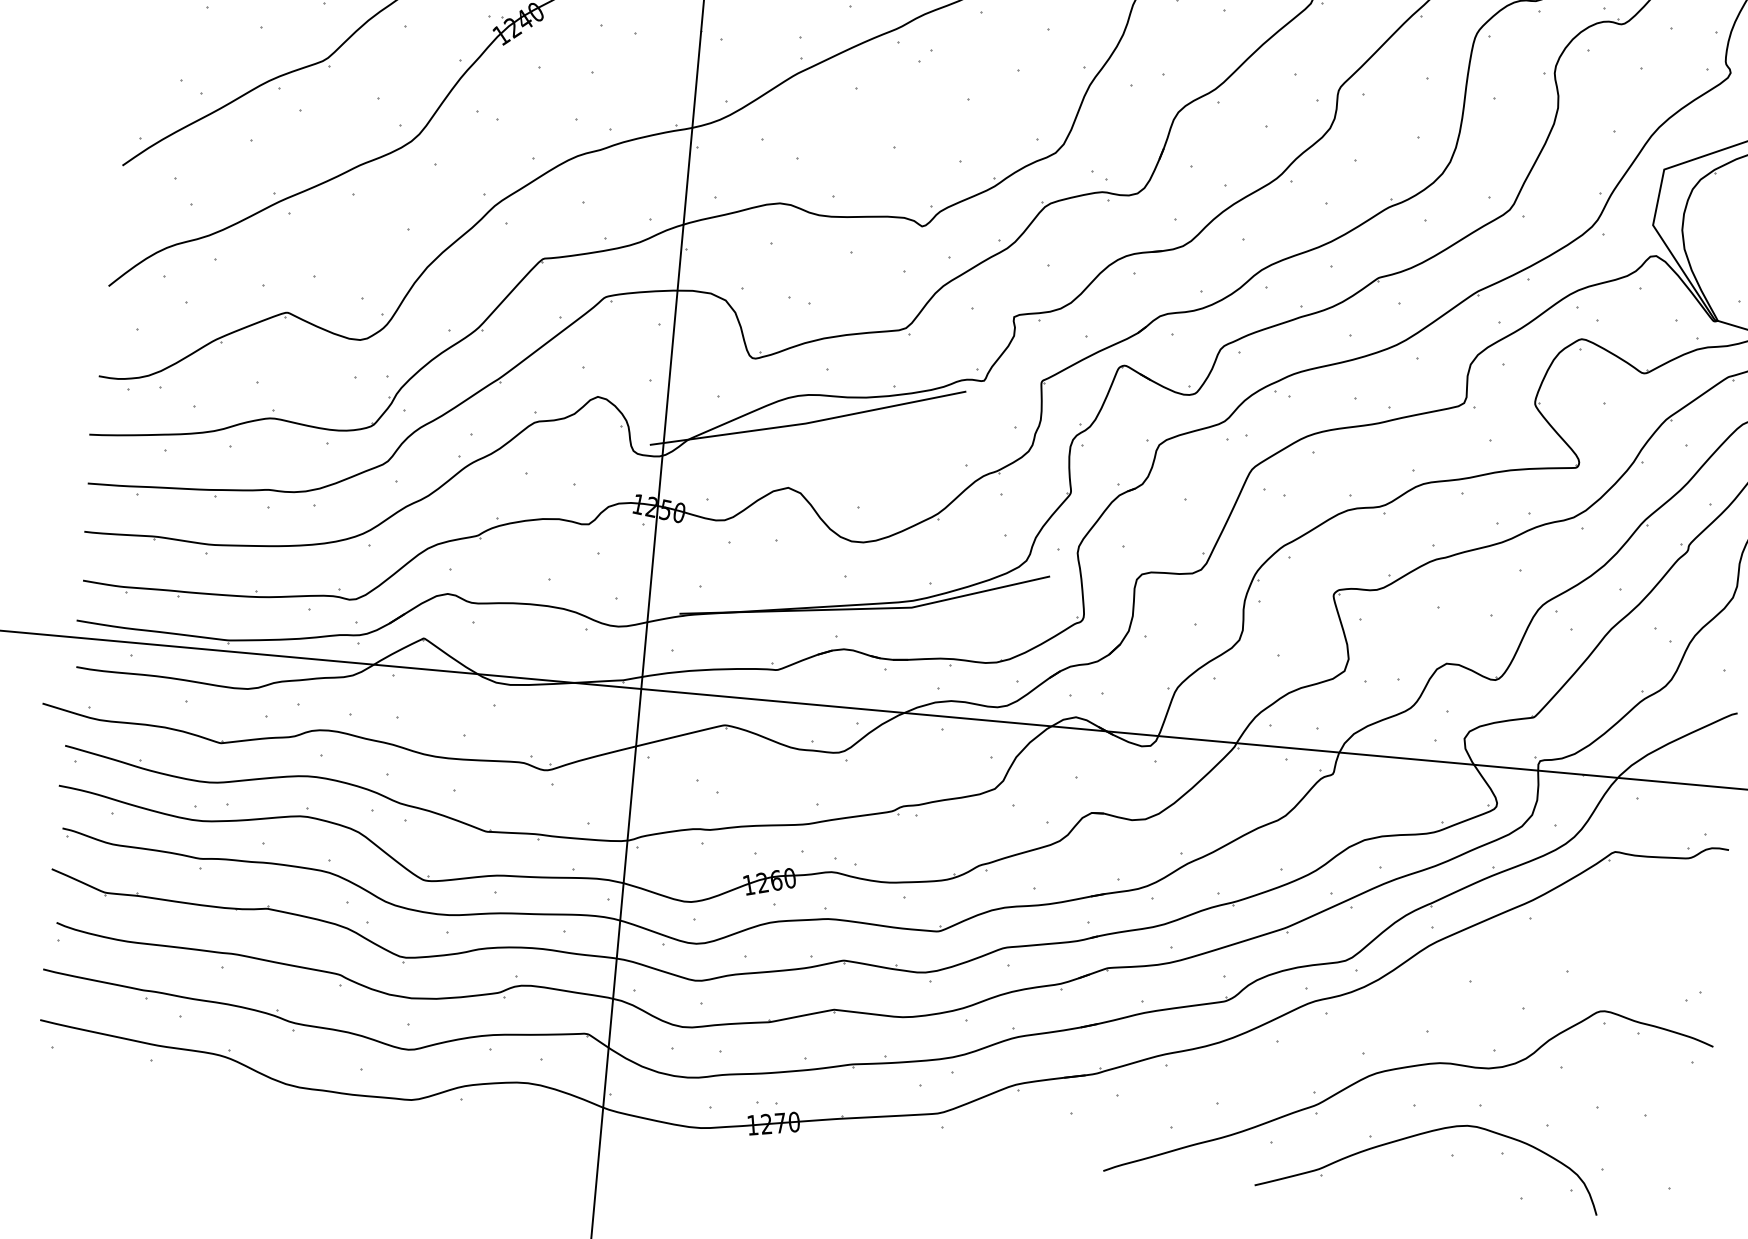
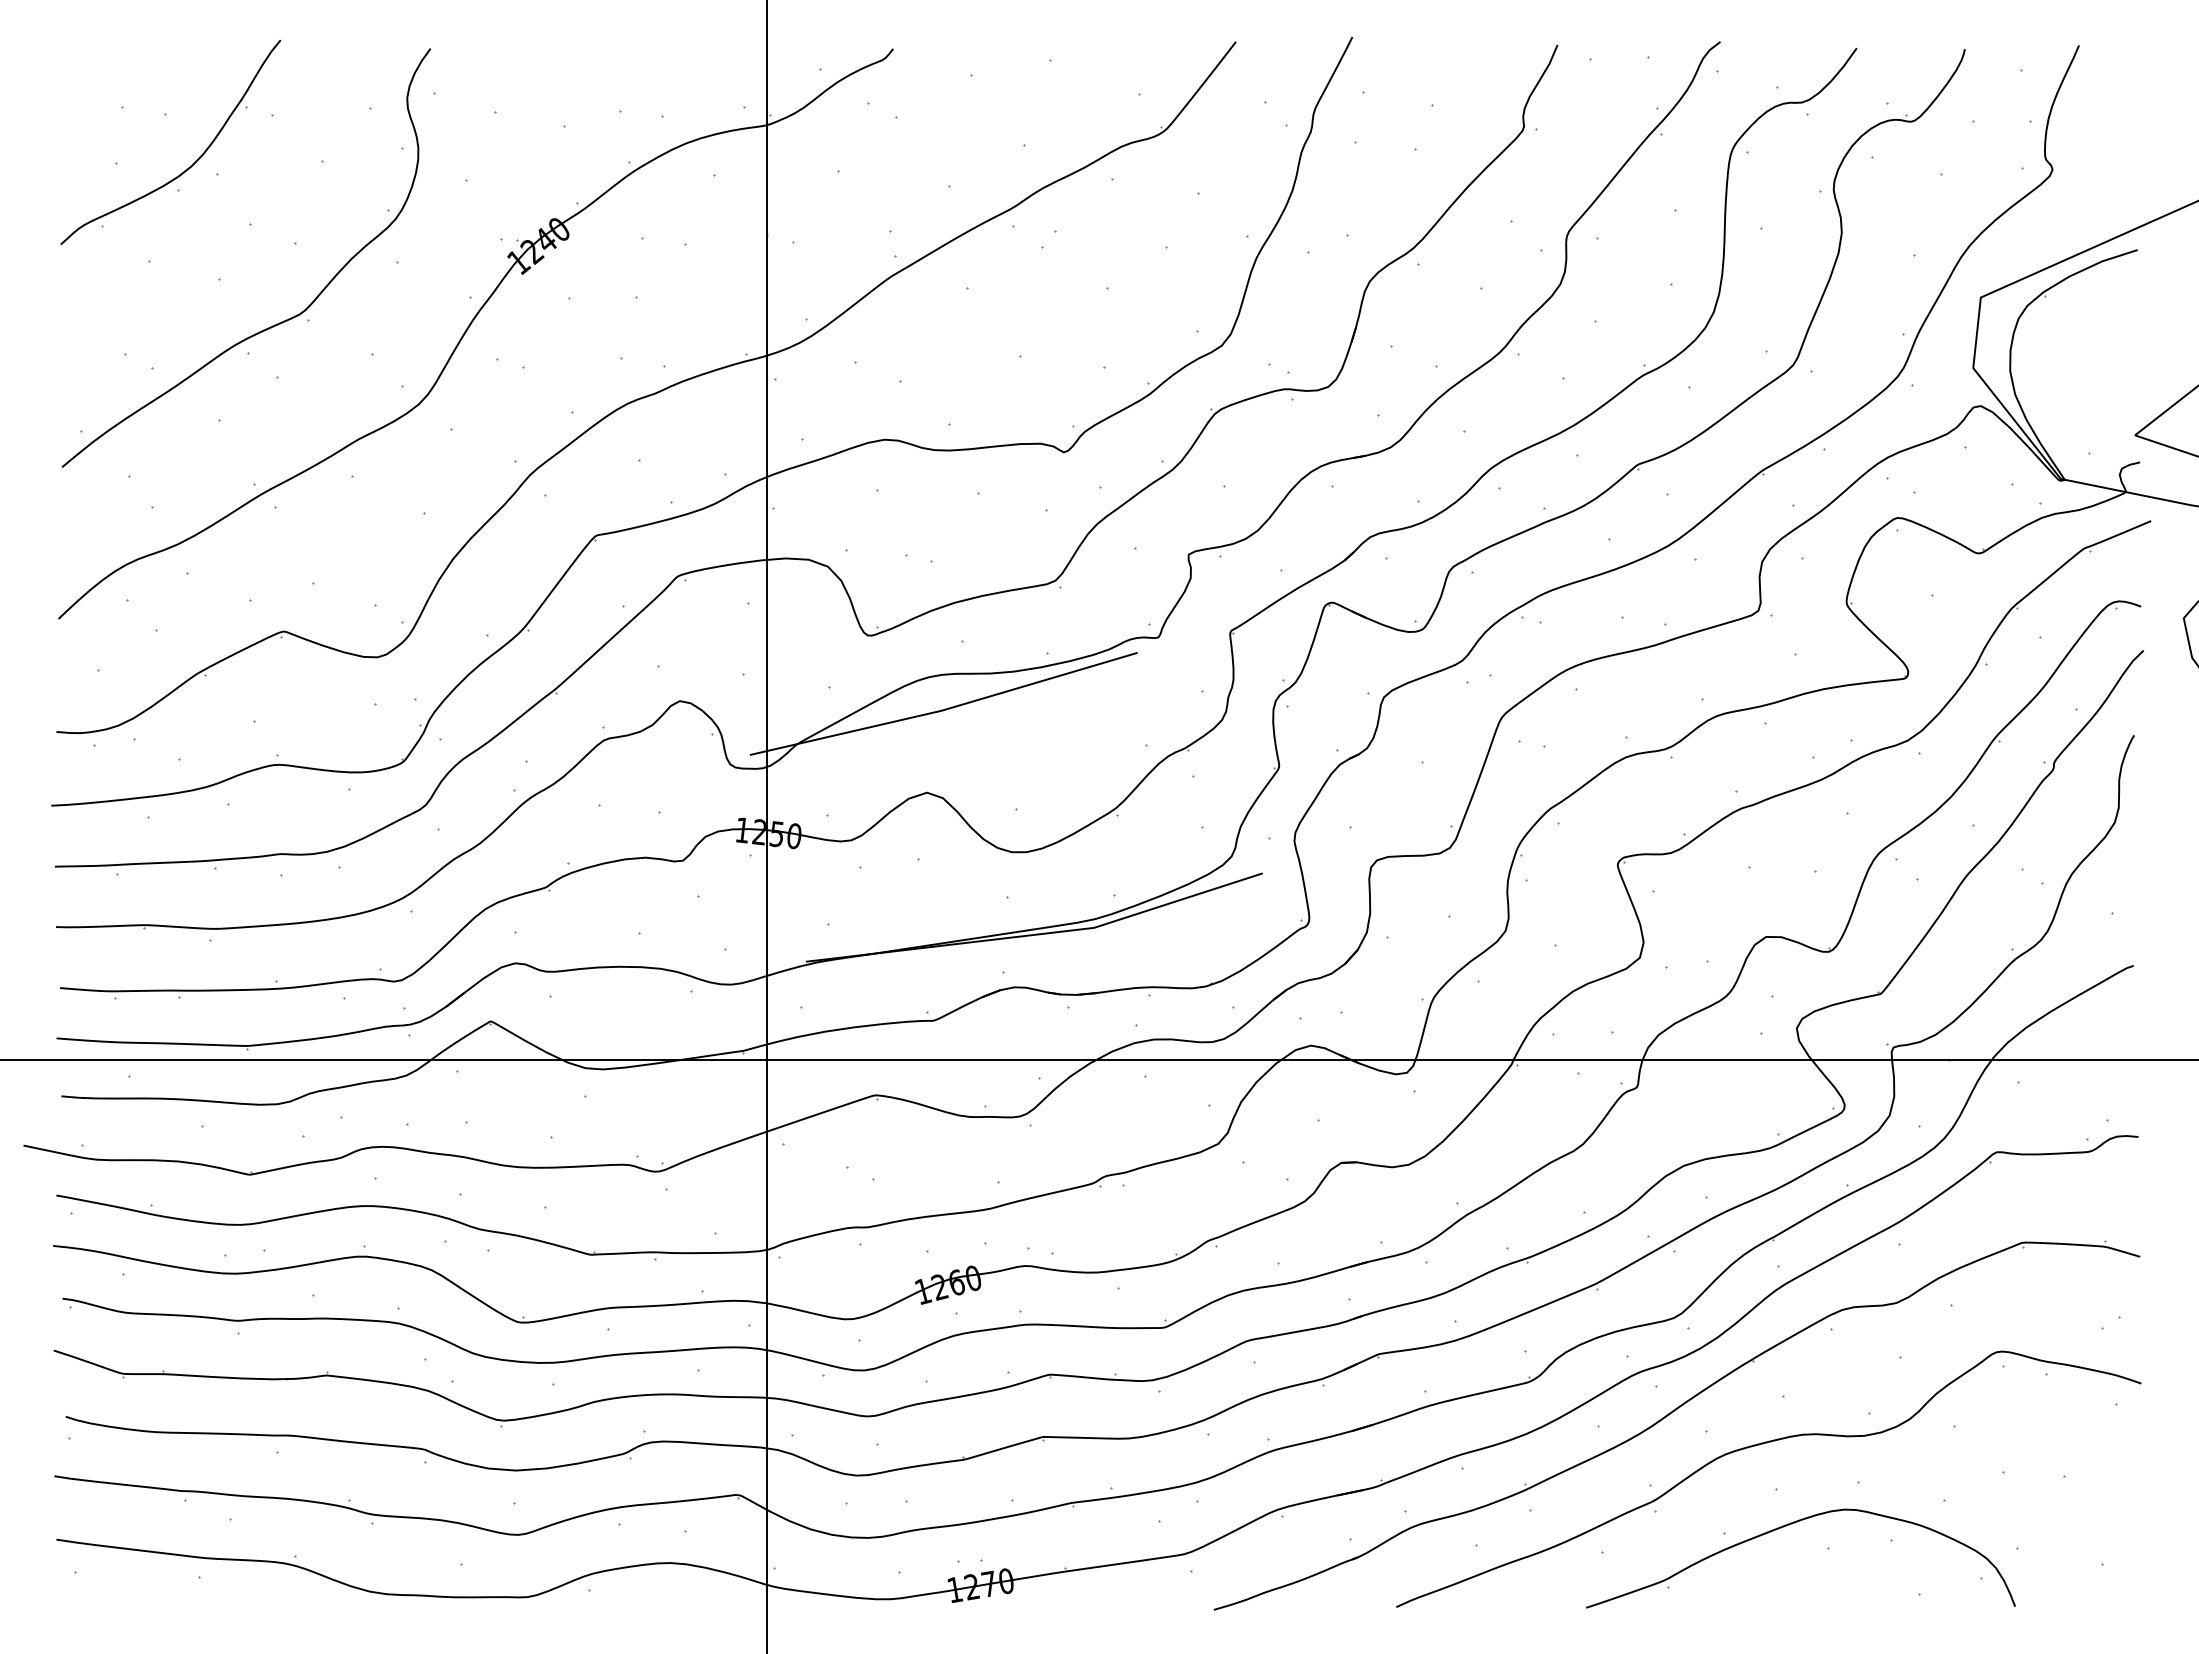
part: (1334, 1038) -> (1669, 1415), added

